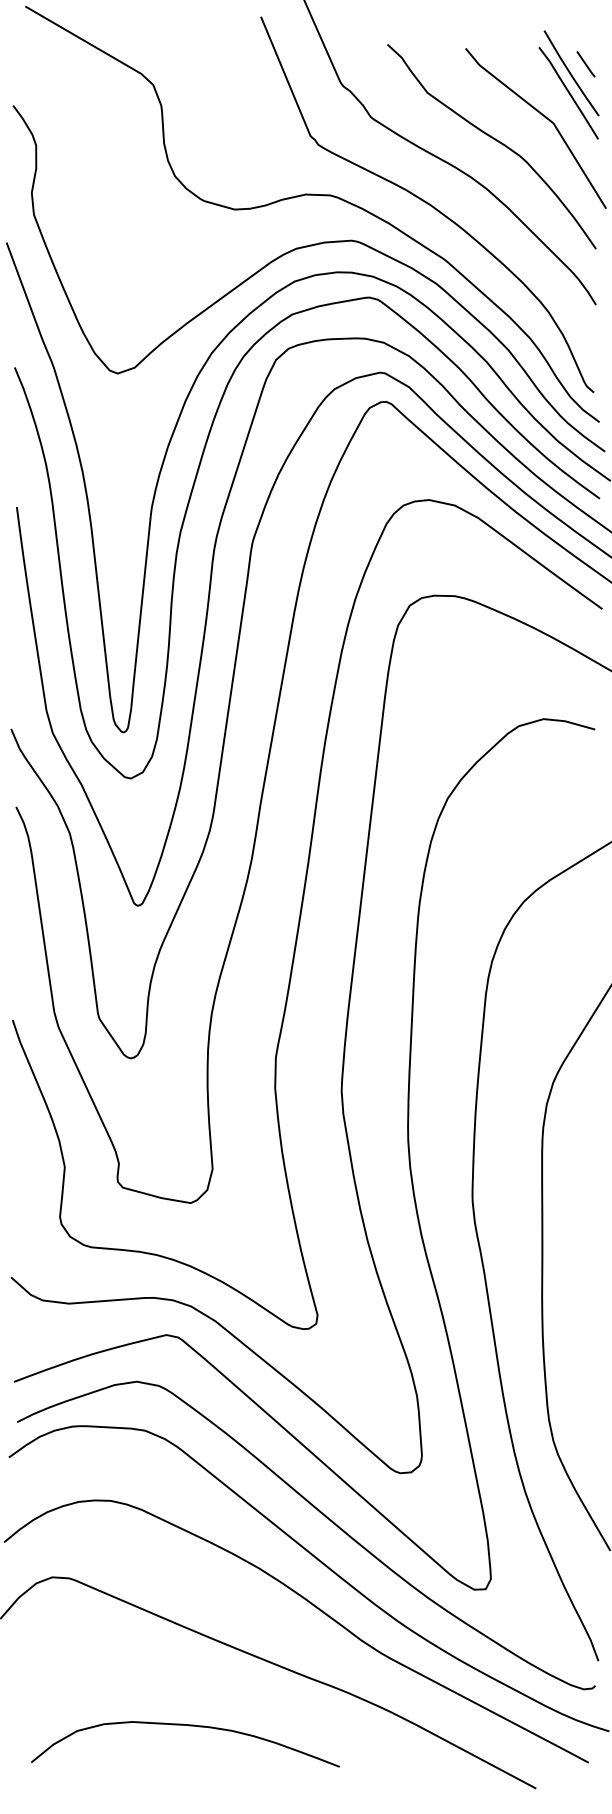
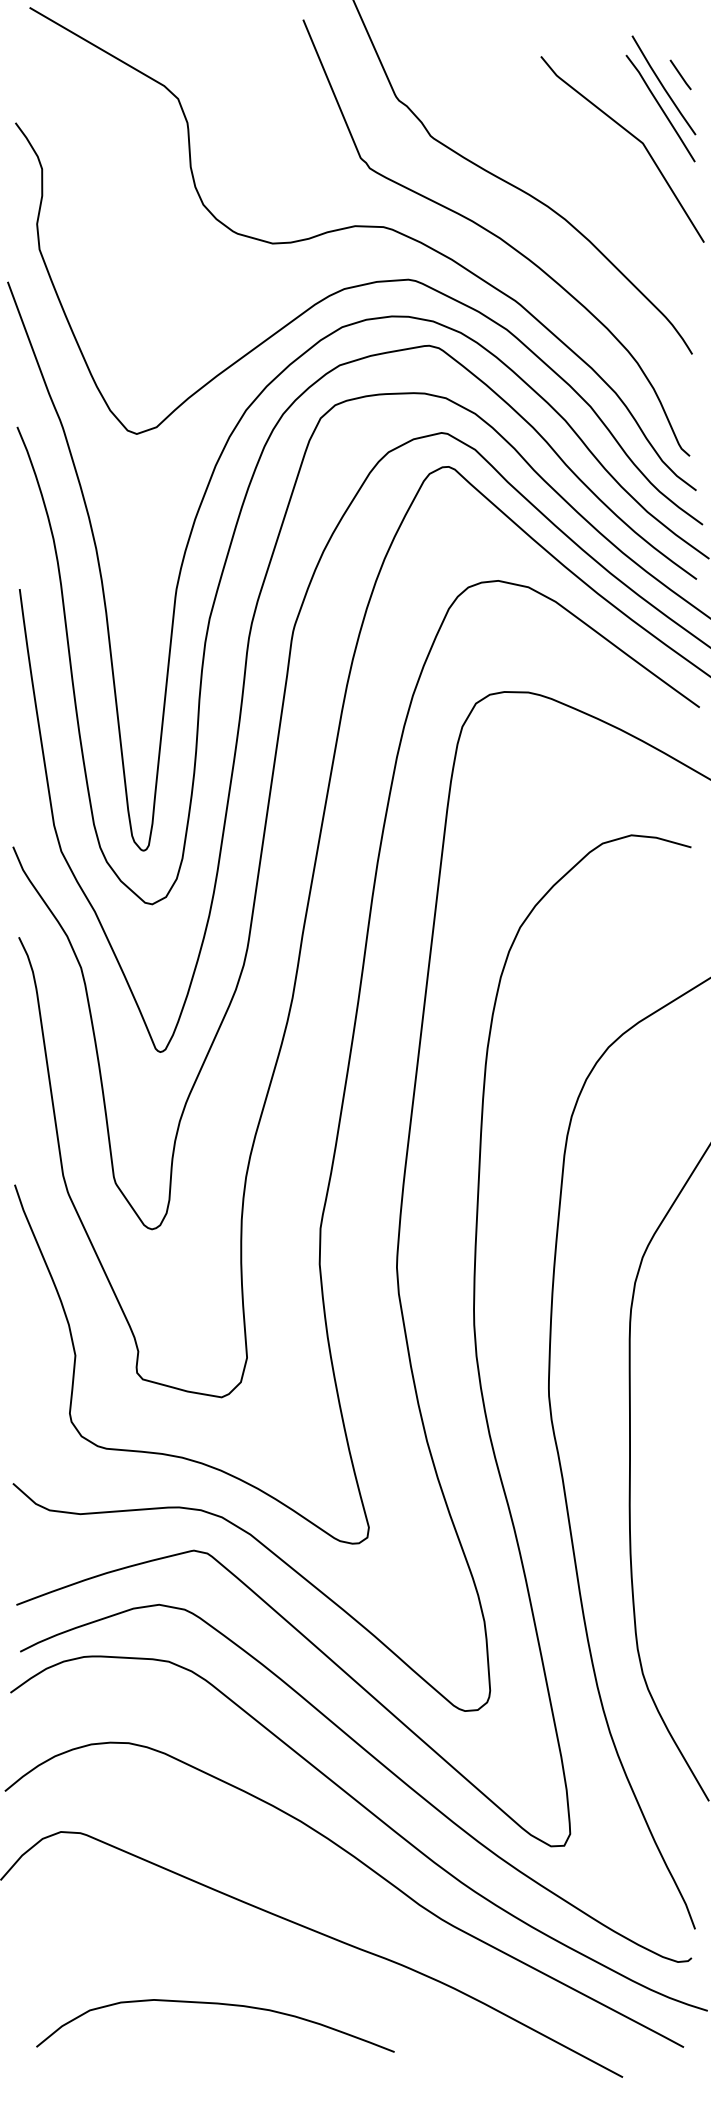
curve: (493, 139) -> (573, 162), removed

